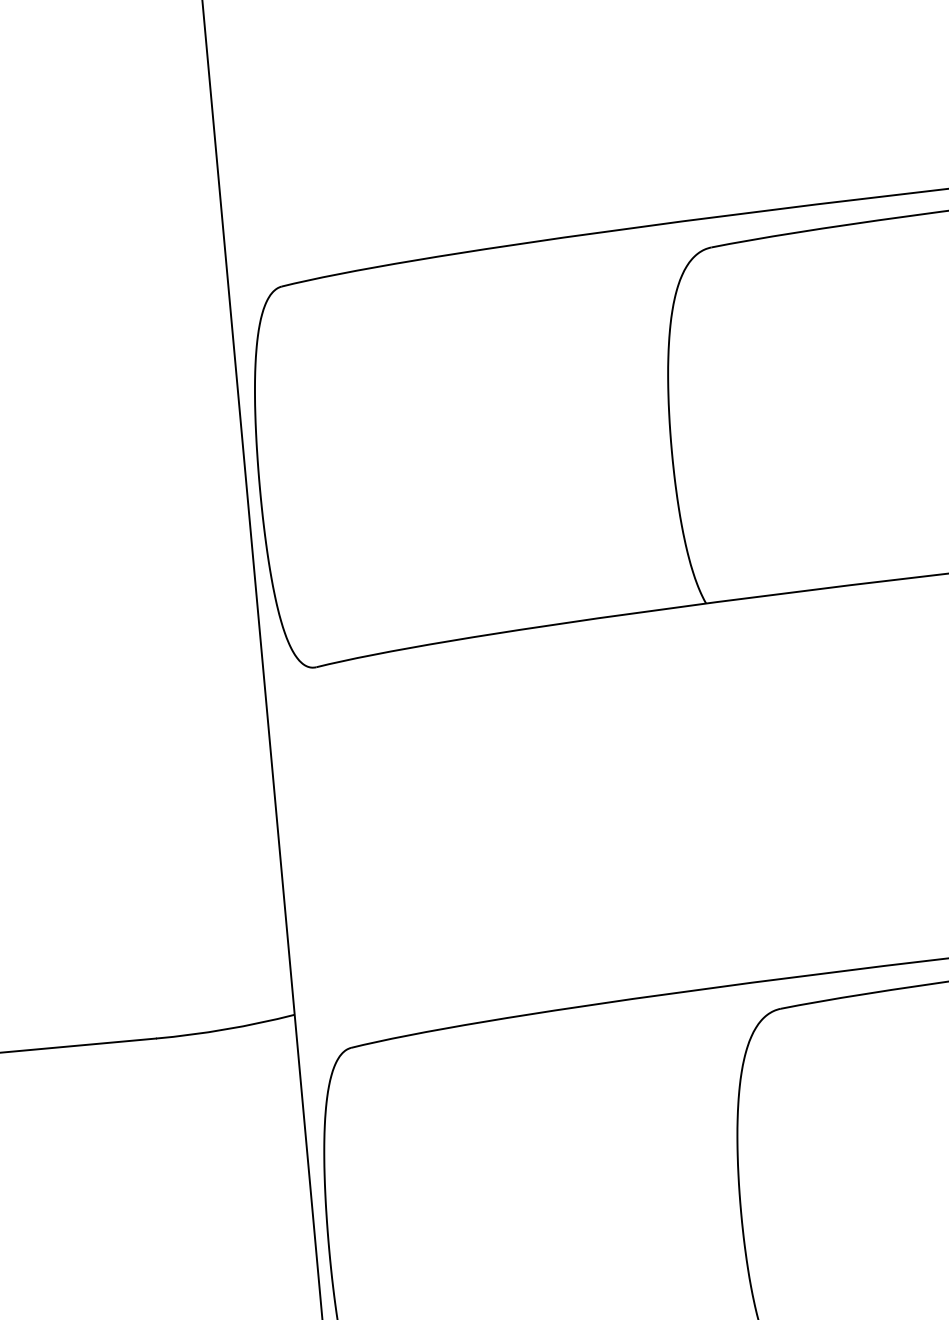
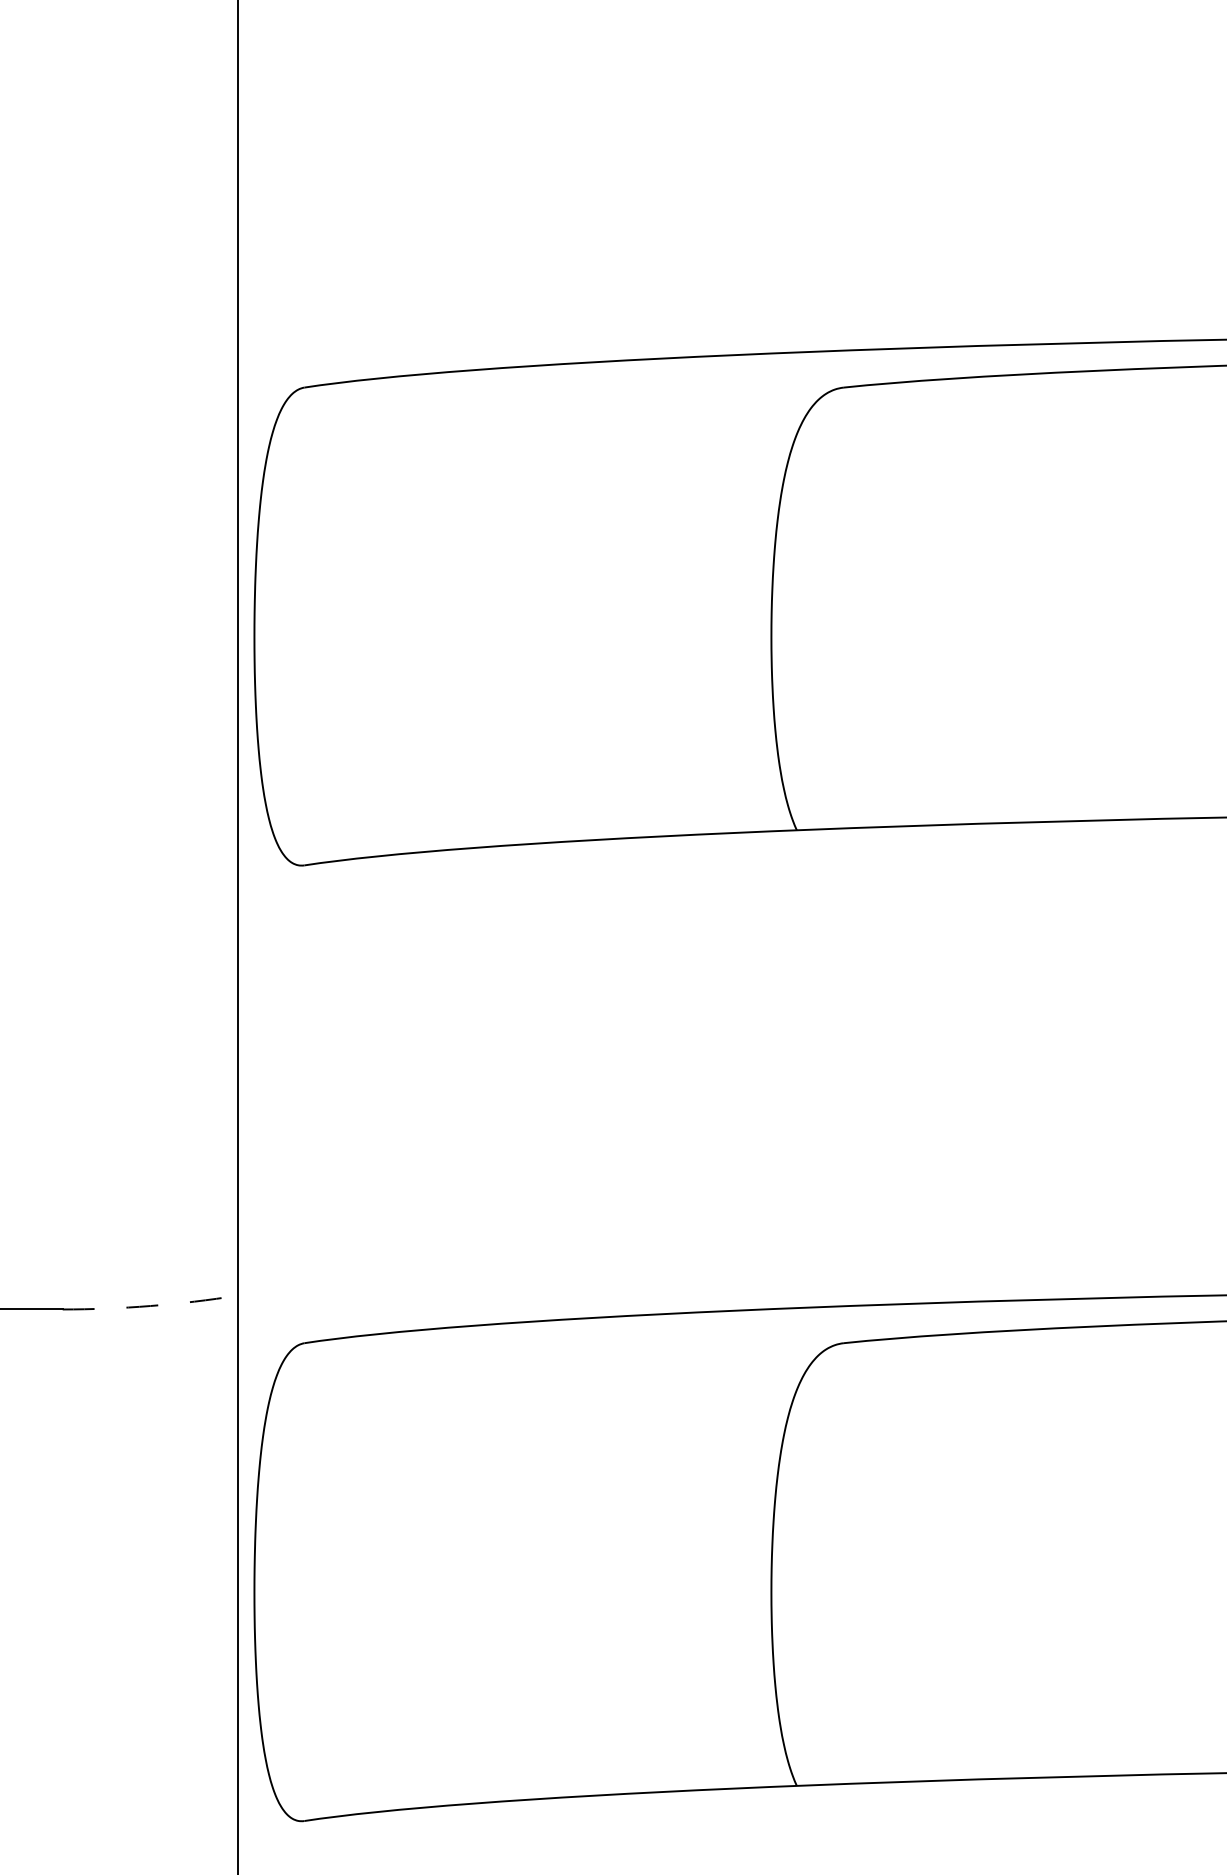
arc: (225, 1029) -> (150, 1306), solid -> dashed

